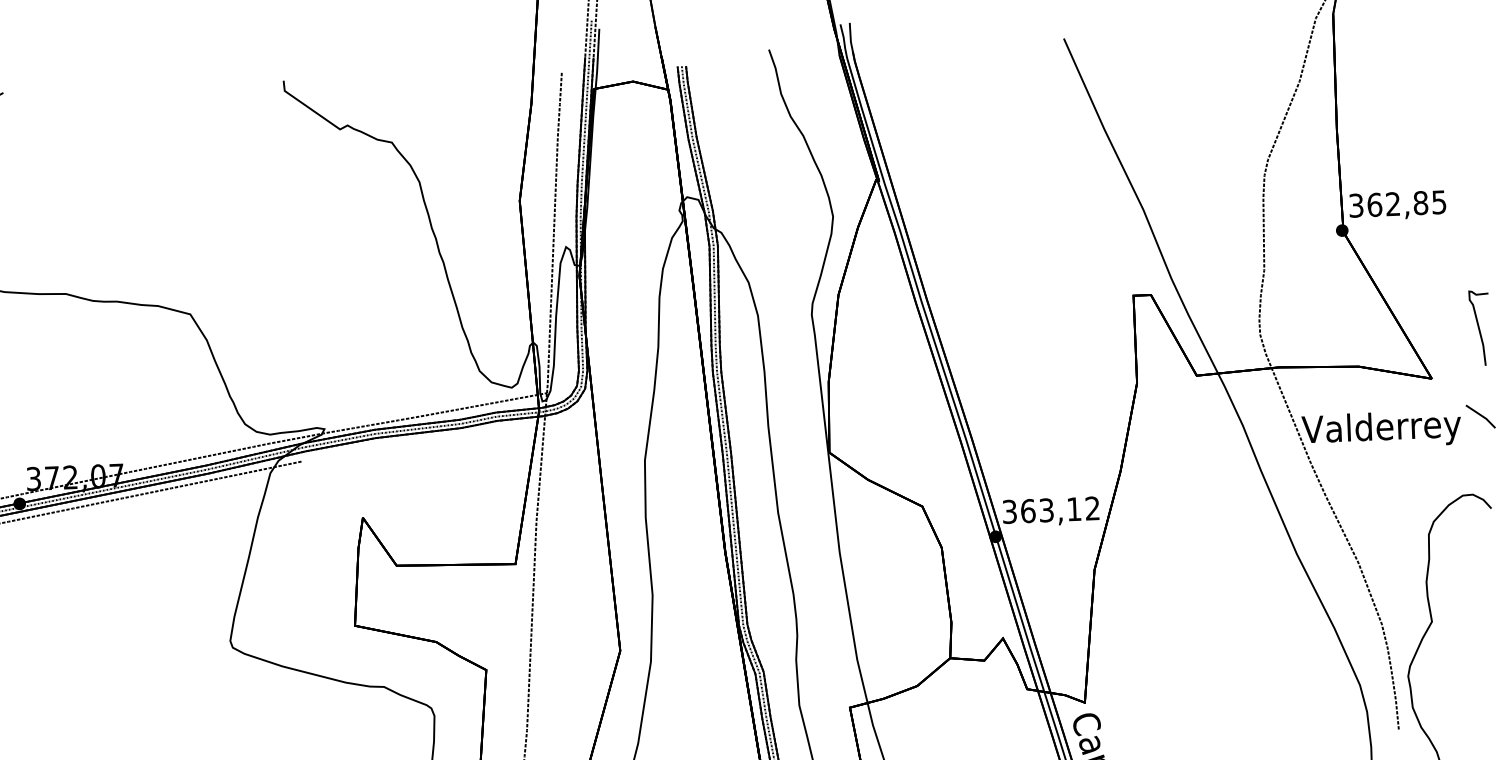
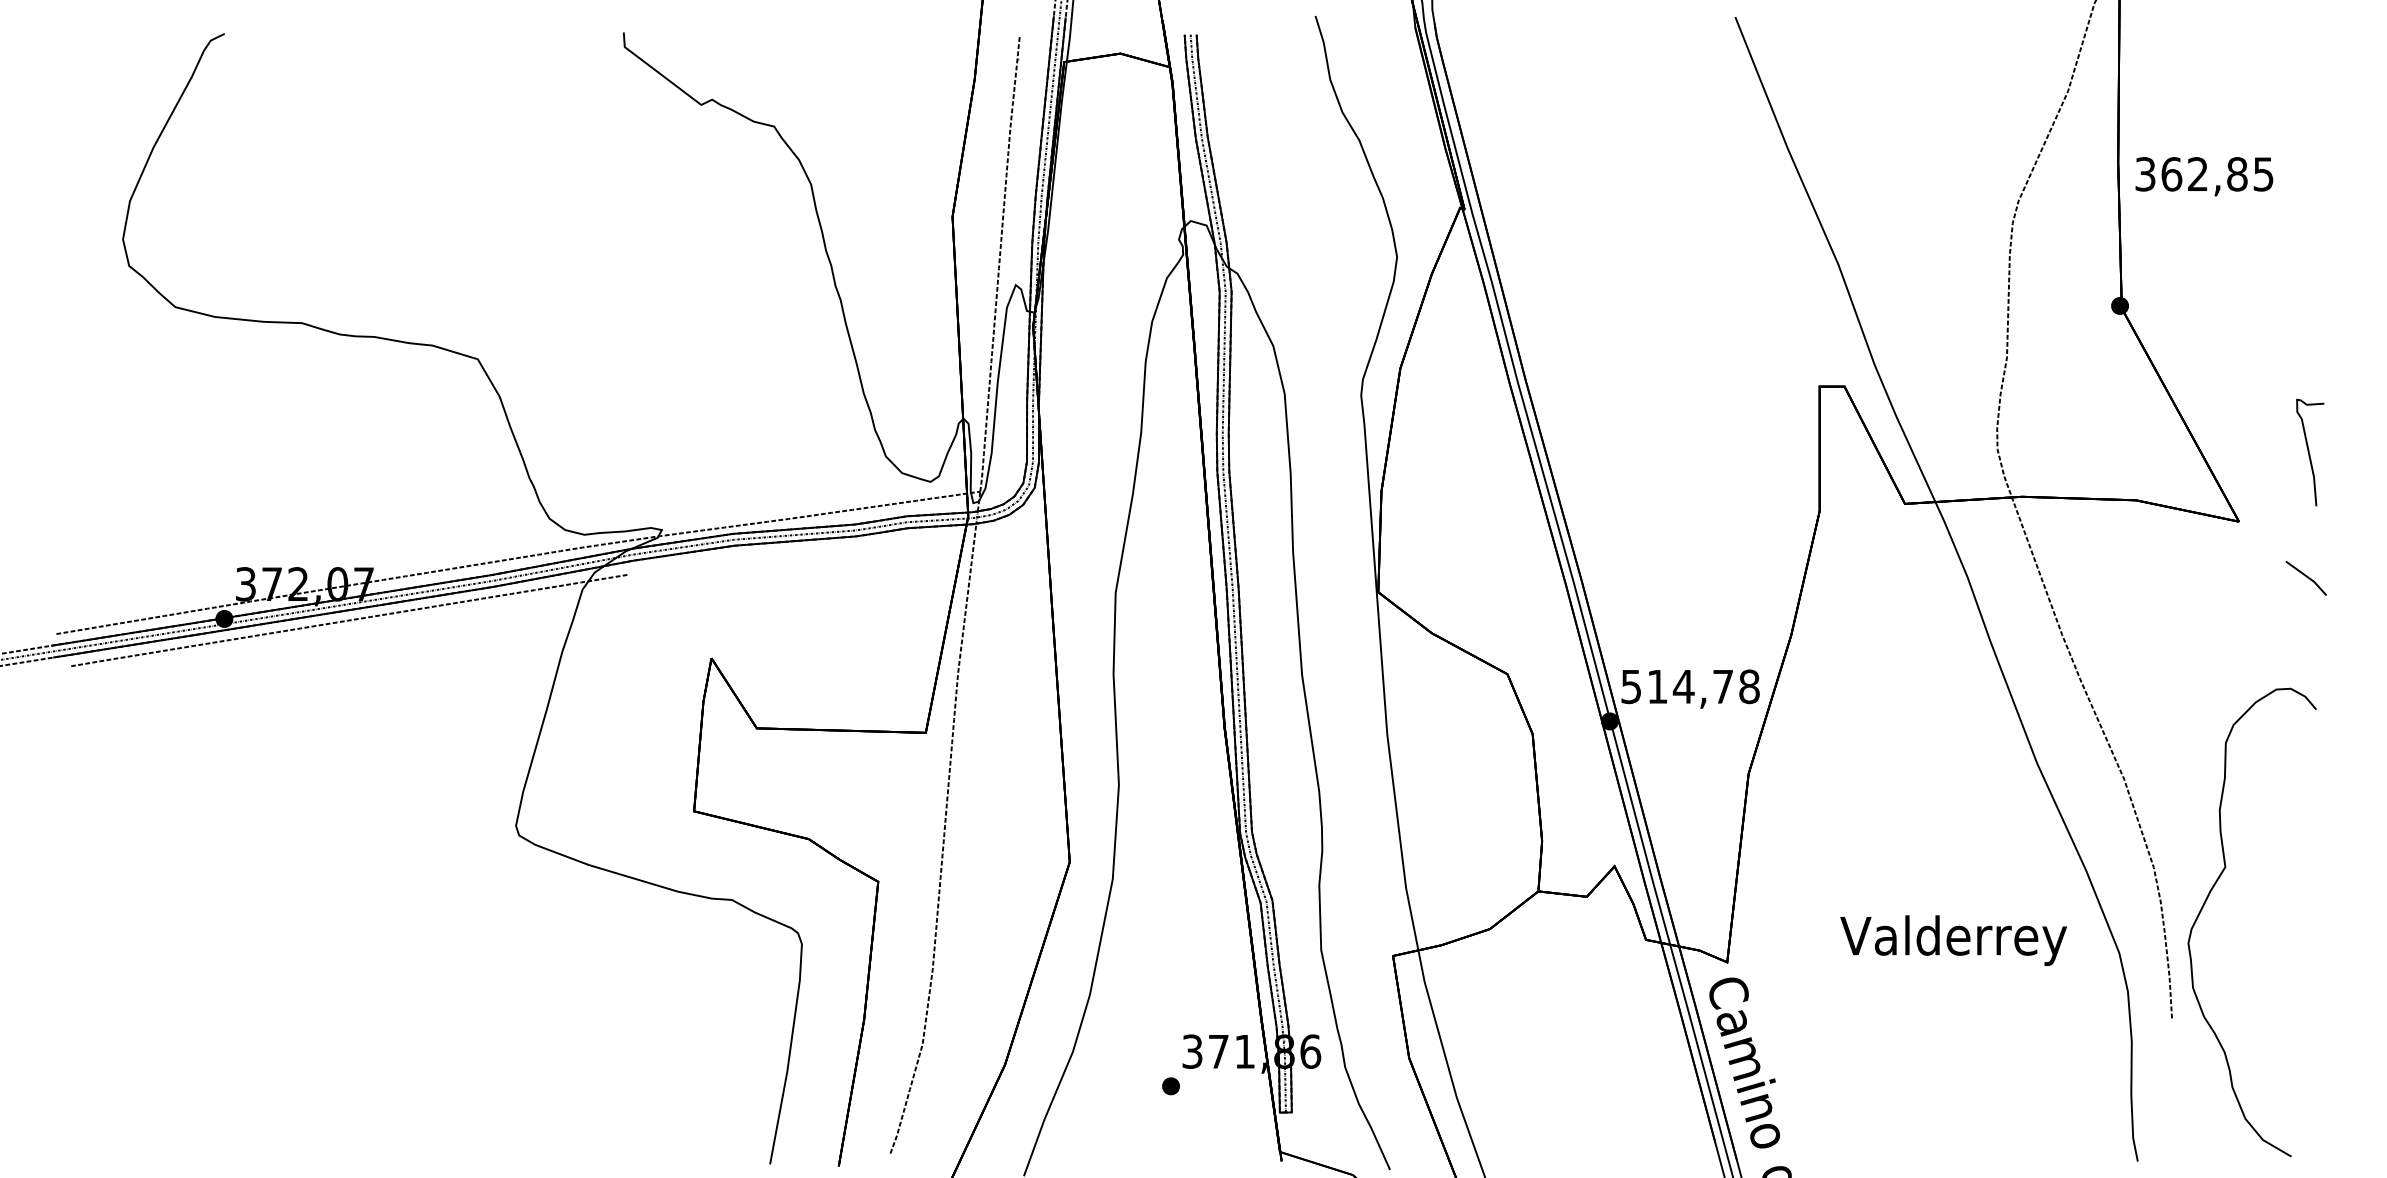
text: (1397, 205) -> (2204, 176), moved
text: (1381, 429) -> (1953, 940), moved
text: (1051, 509) -> (1690, 686), 363,12 -> 514,78

